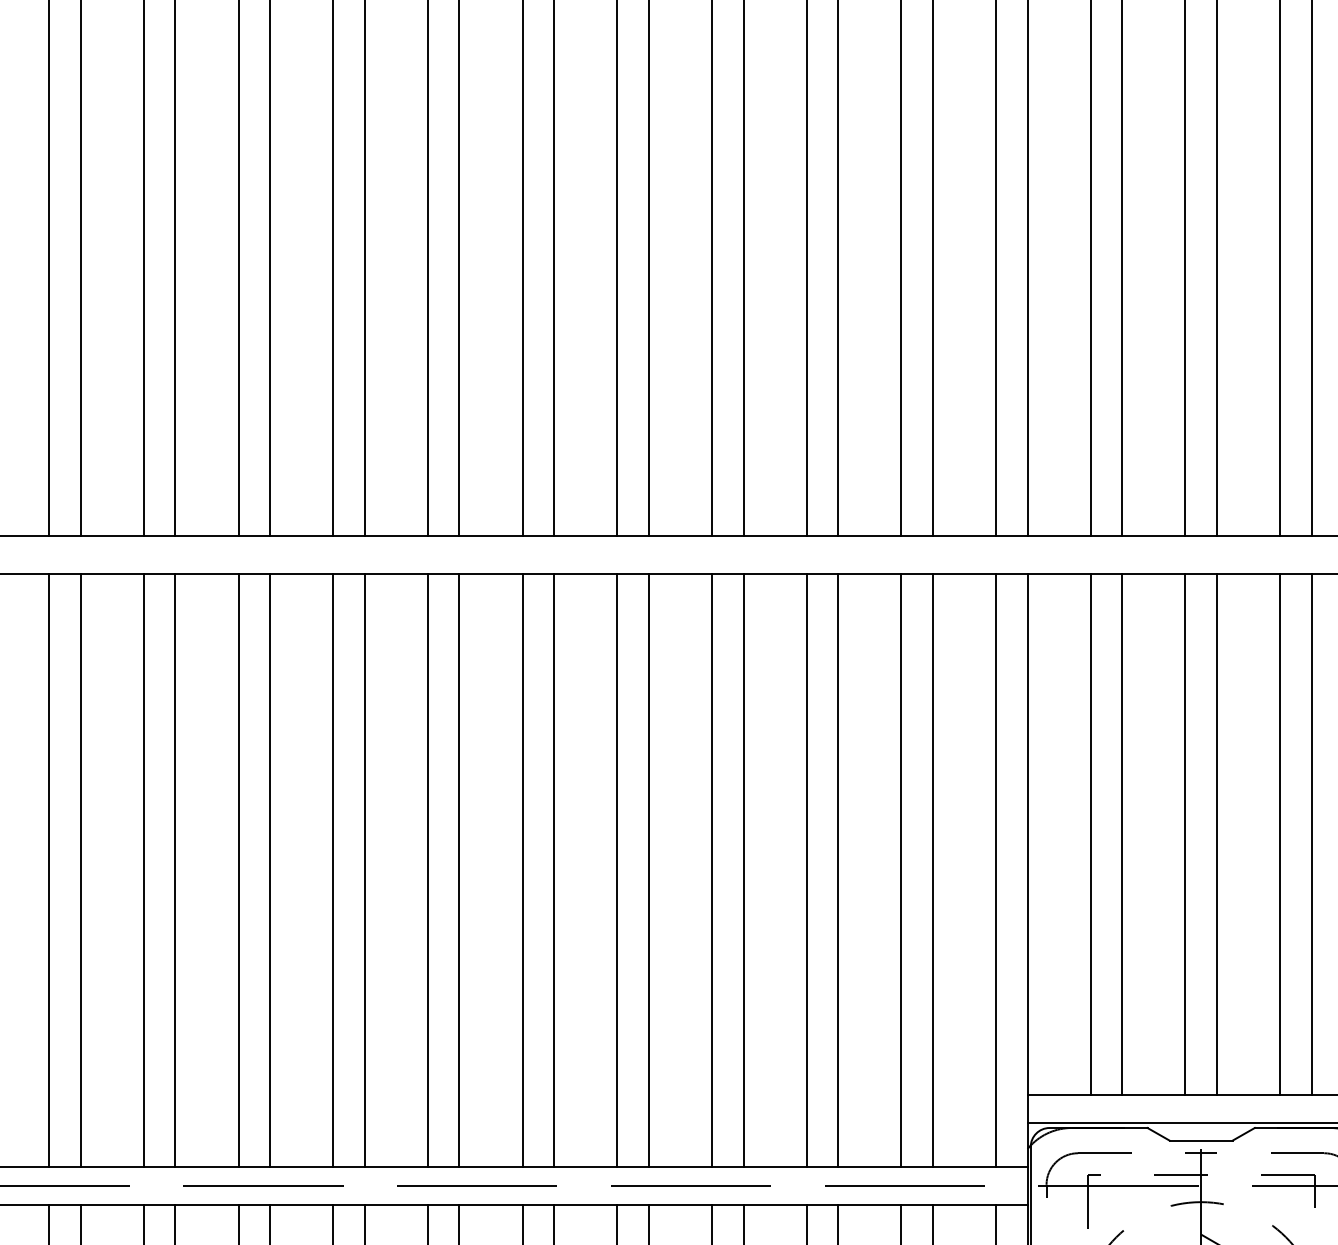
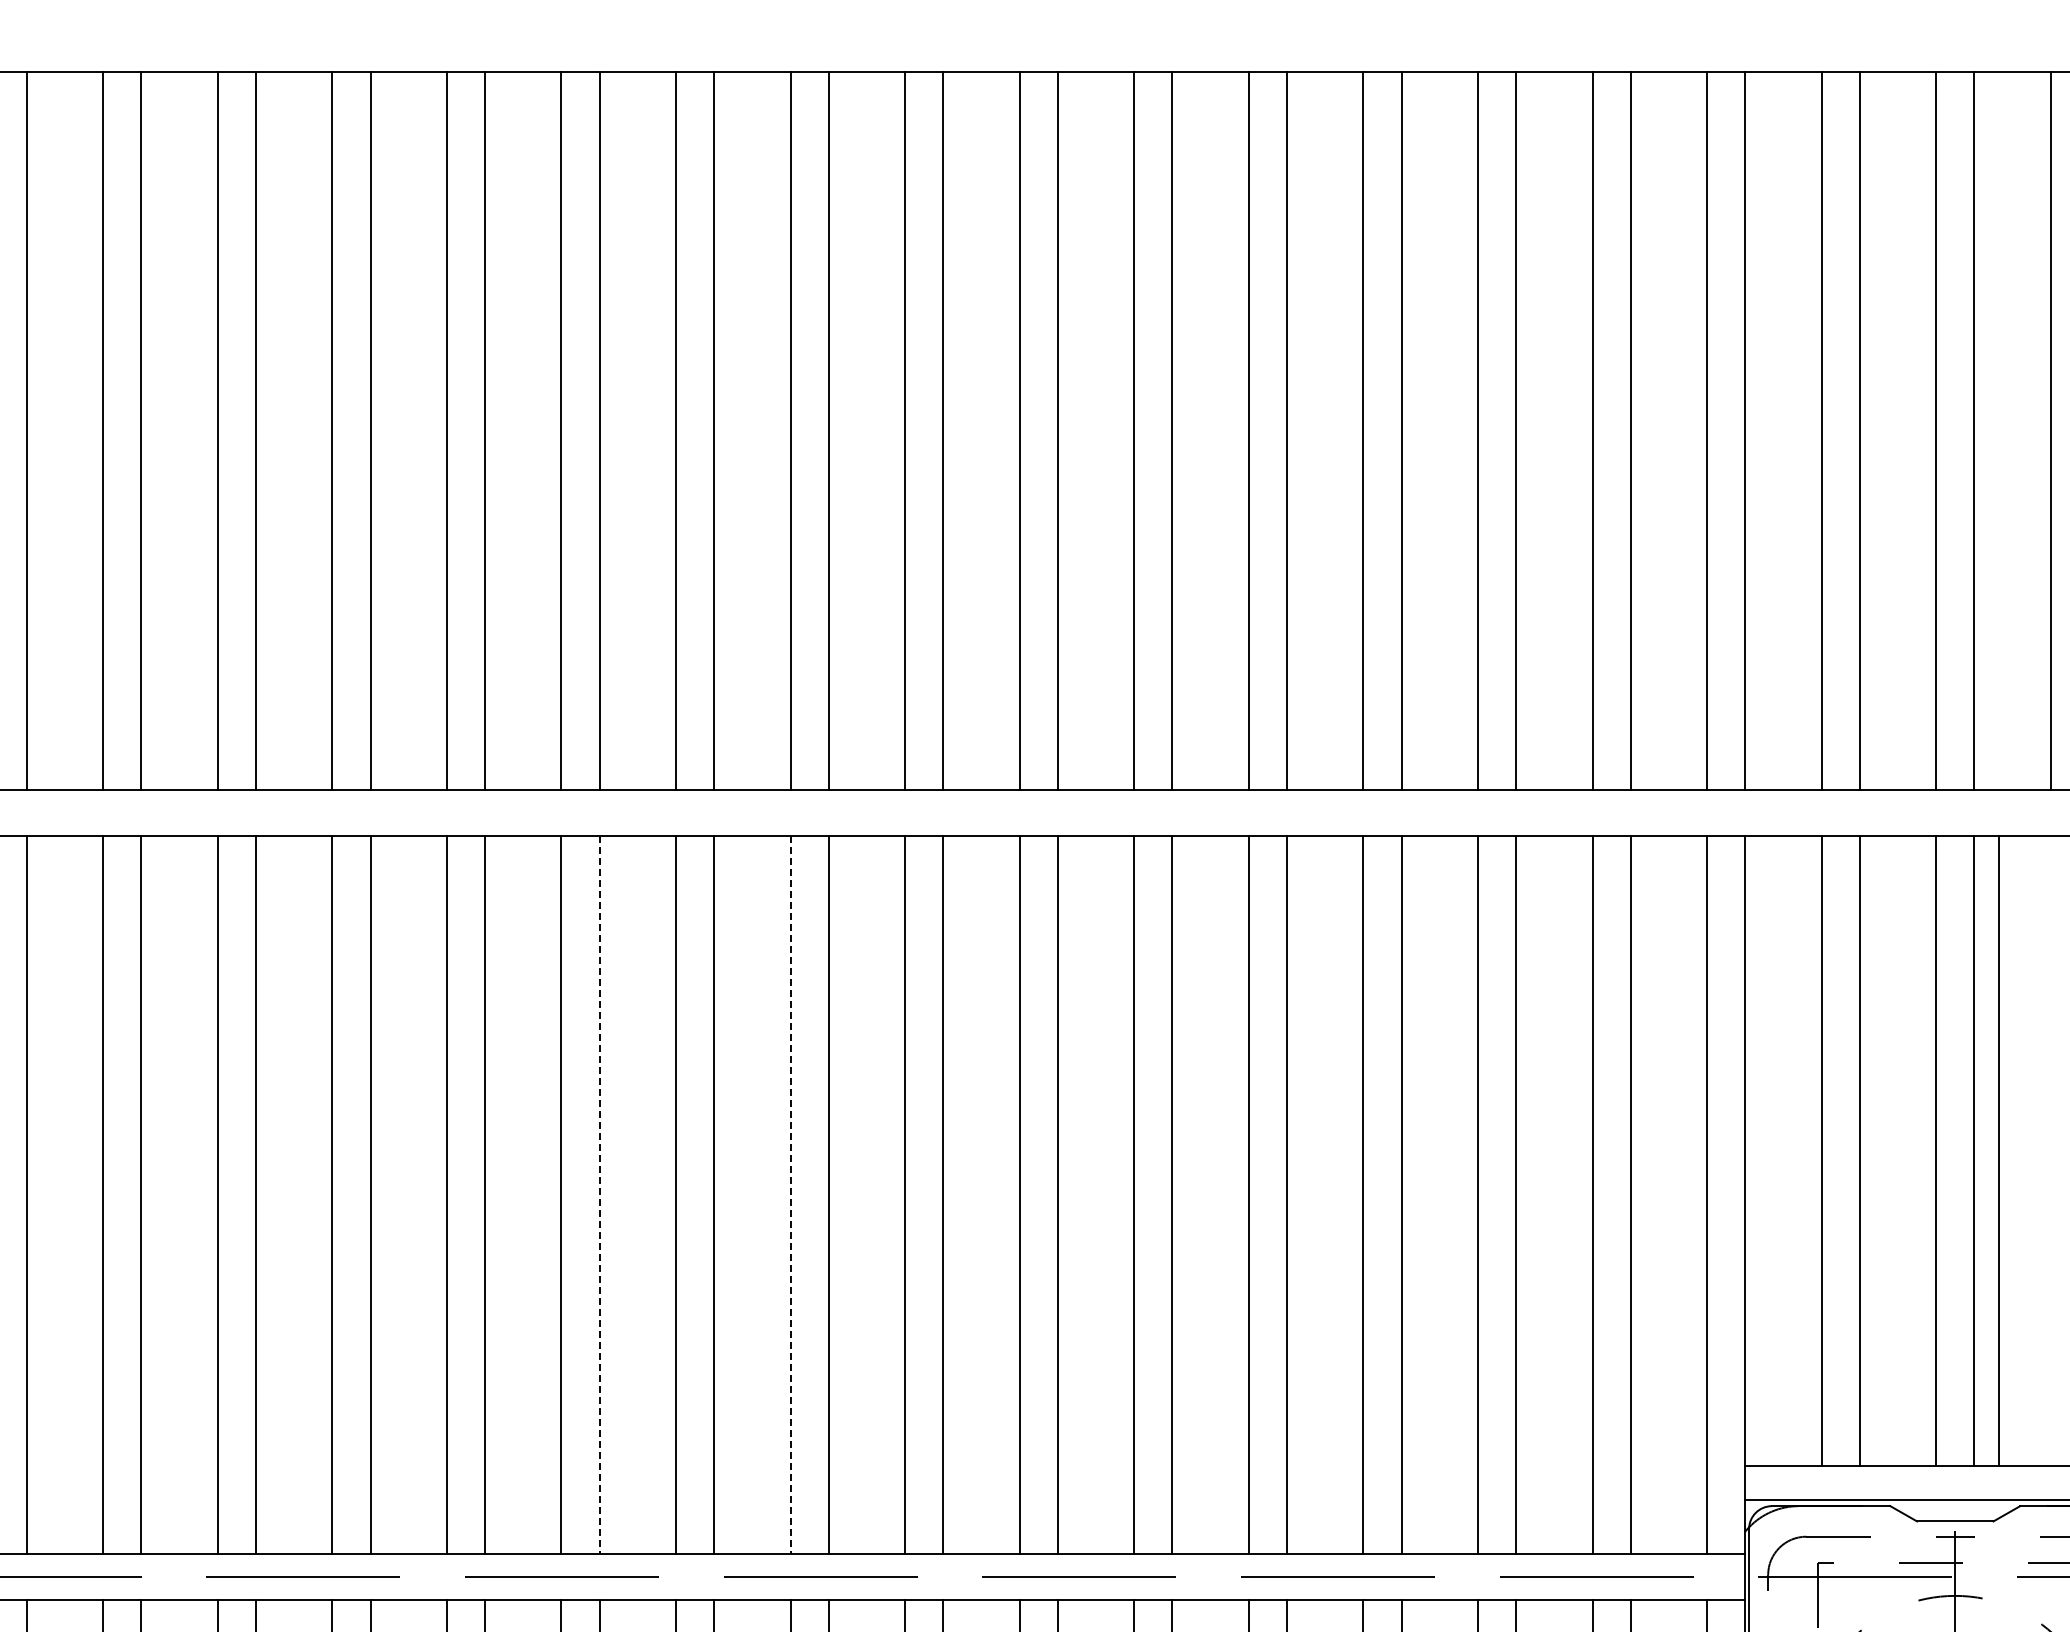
line: (1279, 834) -> (1998, 1150), moved
line: (80, 870) -> (599, 1194), solid -> dashed
line: (238, 870) -> (790, 1194), solid -> dashed

